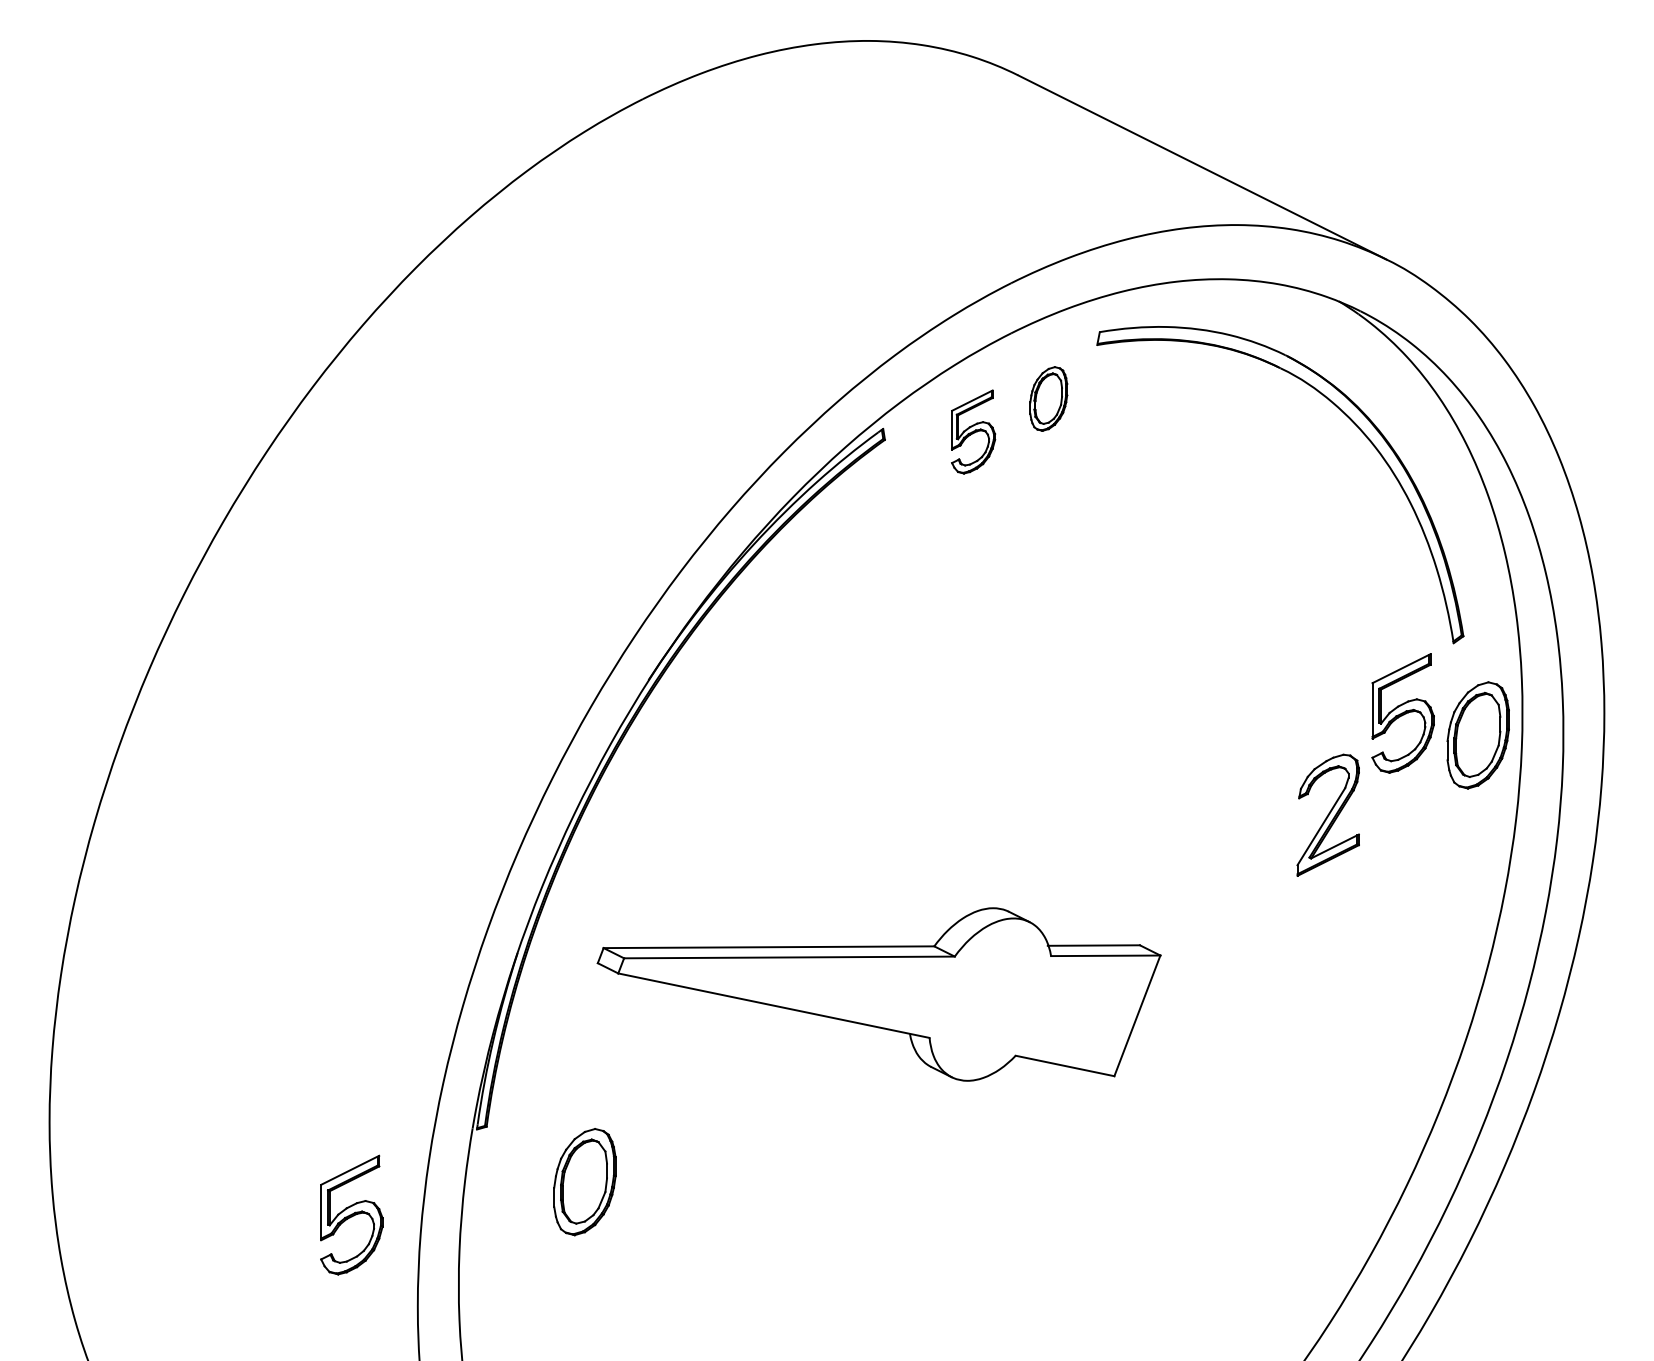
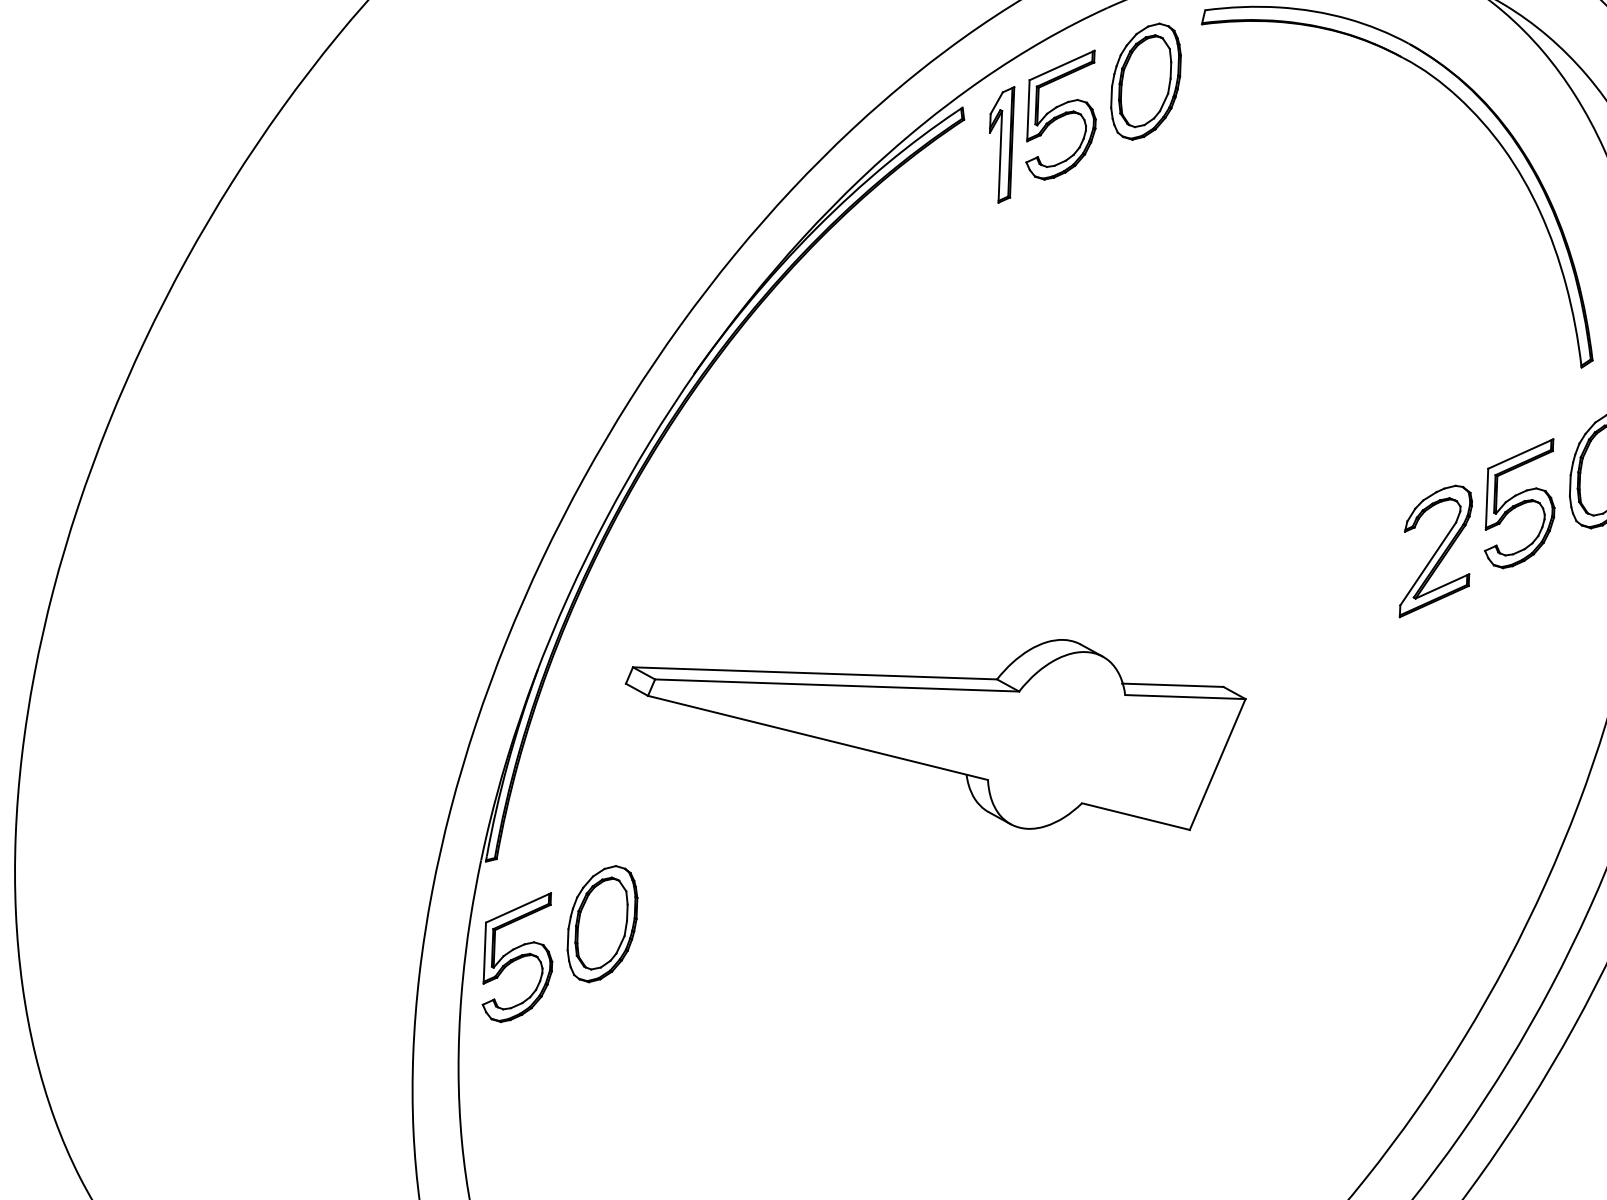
part: (1048, 398) -> (1145, 81), size x1.67
part: (973, 431) -> (1061, 114), size x1.43
part: (918, 460) -> (1000, 143), added
part: (1402, 713) -> (1519, 503), moved
part: (351, 1214) -> (518, 956), moved

